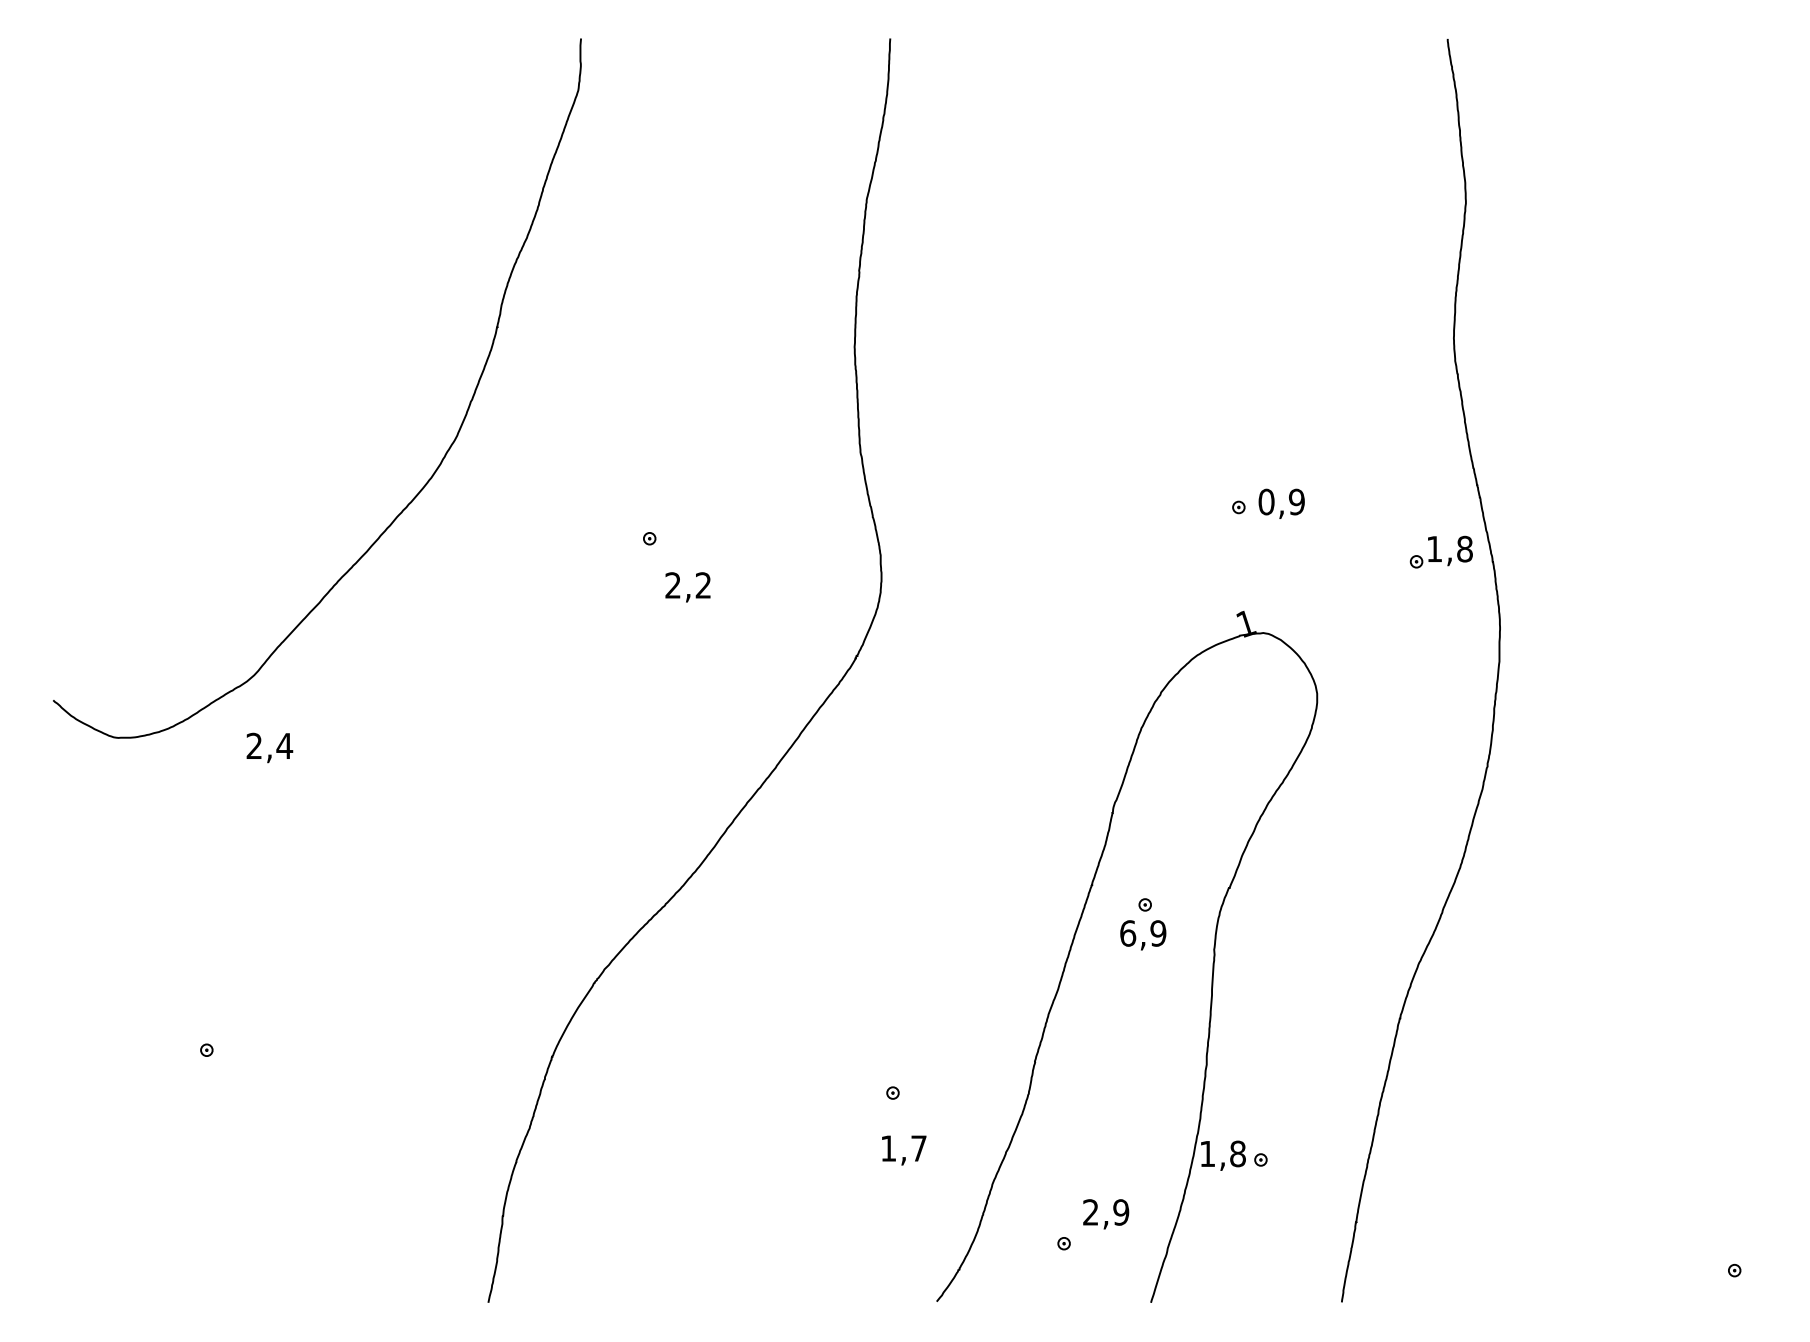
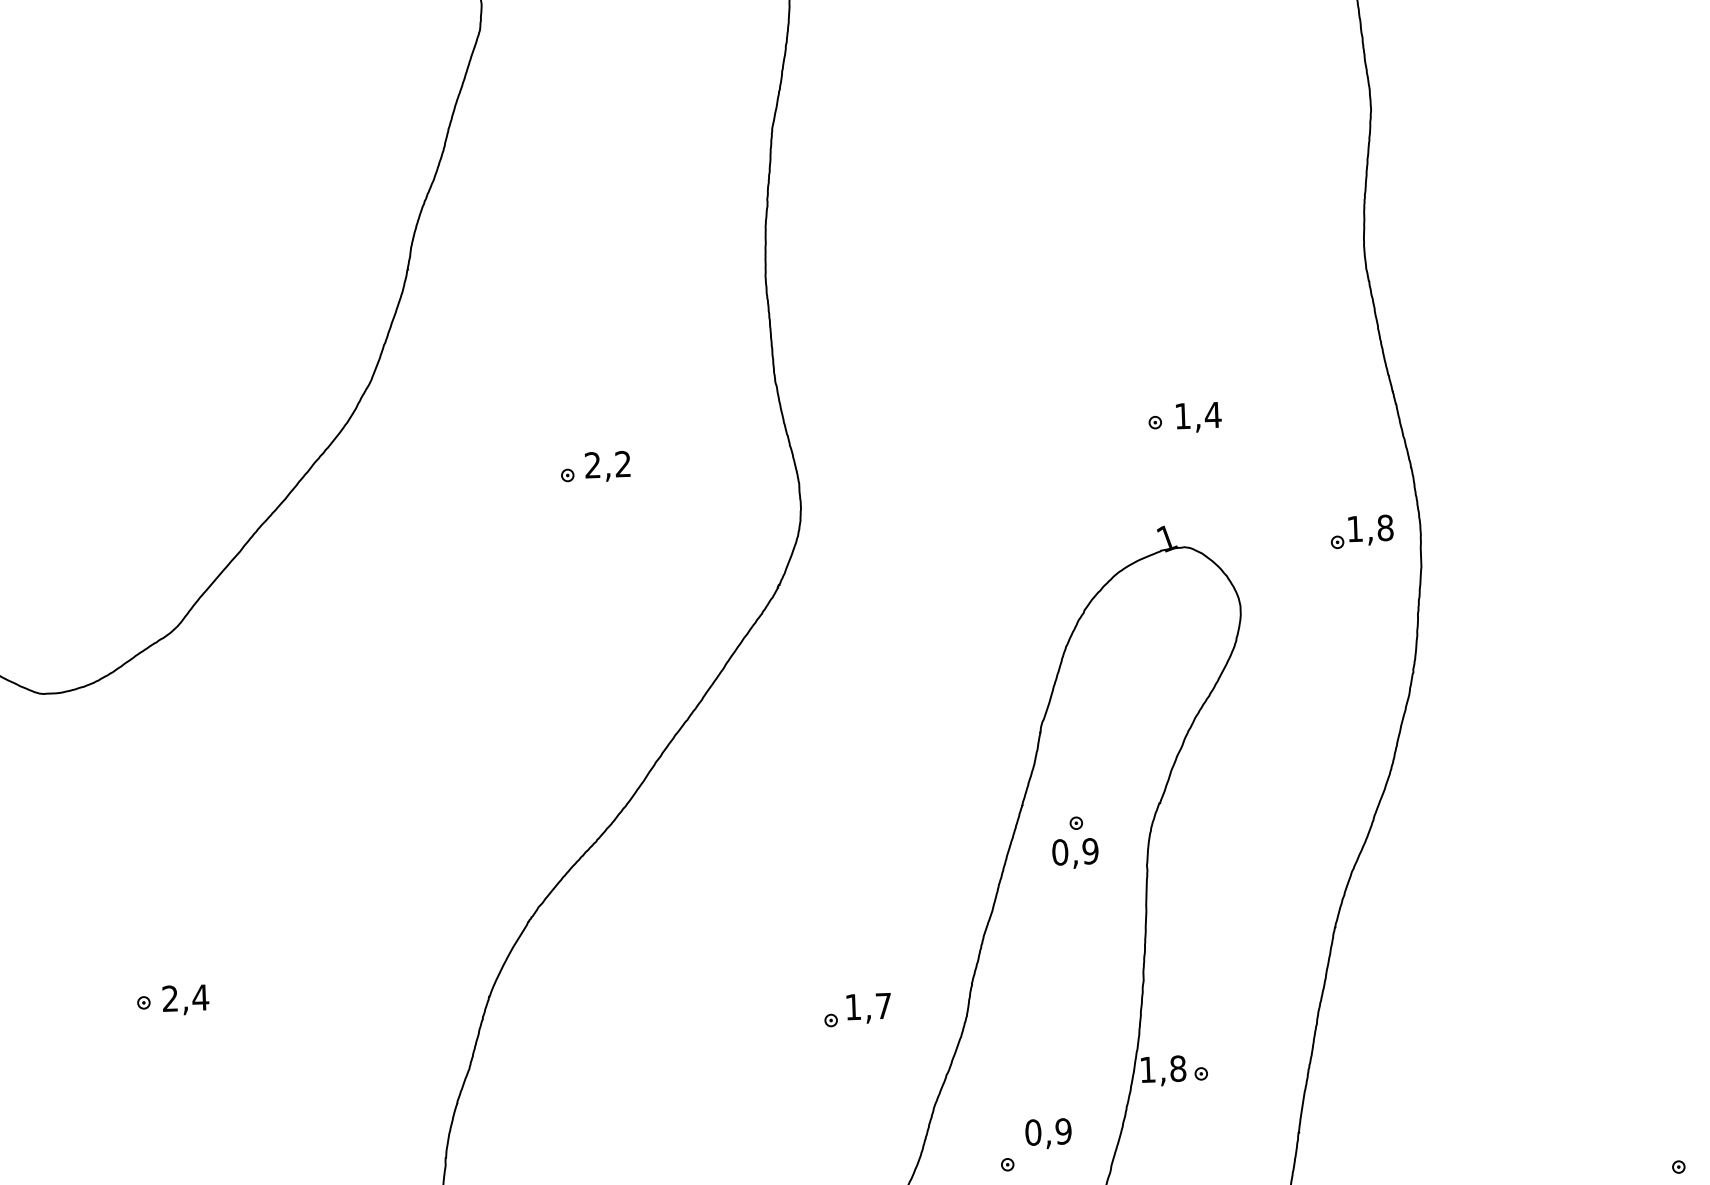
text: (1281, 501) -> (1197, 415), 0,9 -> 1,4
part: (1440, 551) -> (1361, 531), moved
text: (687, 587) -> (607, 466), moved
text: (269, 747) -> (185, 999), moved
text: (1128, 933) -> (1060, 852), 6,9 -> 0,9
text: (904, 1150) -> (869, 1008), moved
text: (1090, 1212) -> (1032, 1132), 2,9 -> 0,9

